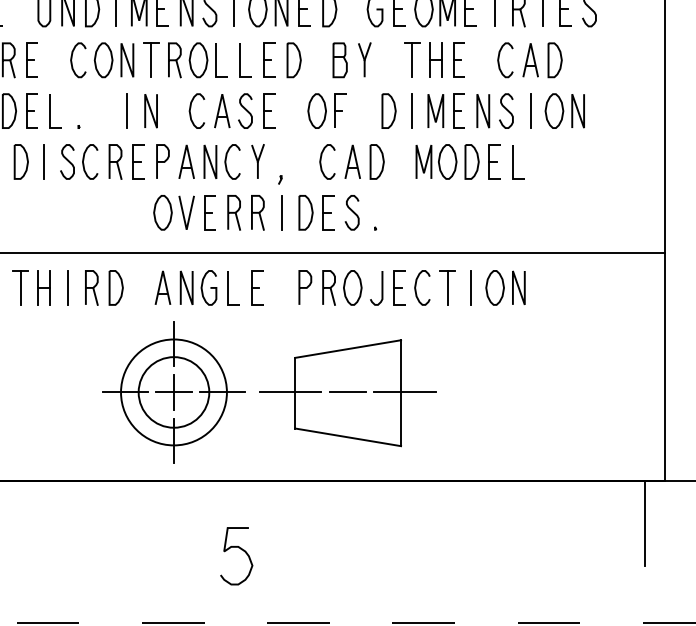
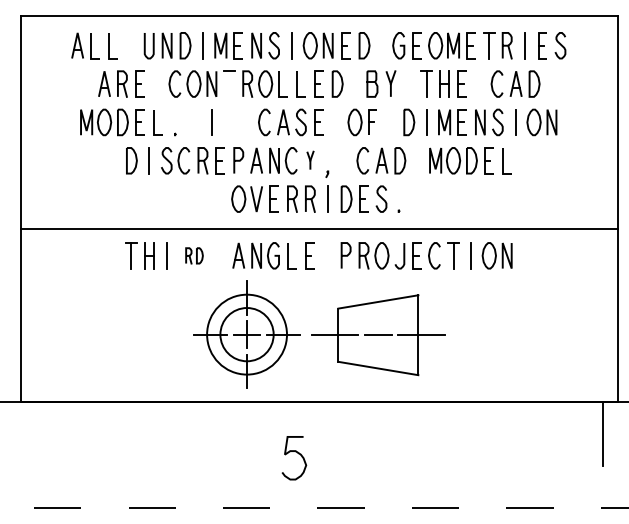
line: (150, 59) -> (229, 83), removed
line: (150, 111) -> (229, 122), removed
part: (258, 161) -> (310, 160), size x0.7
part: (104, 287) -> (194, 255), size x0.6

